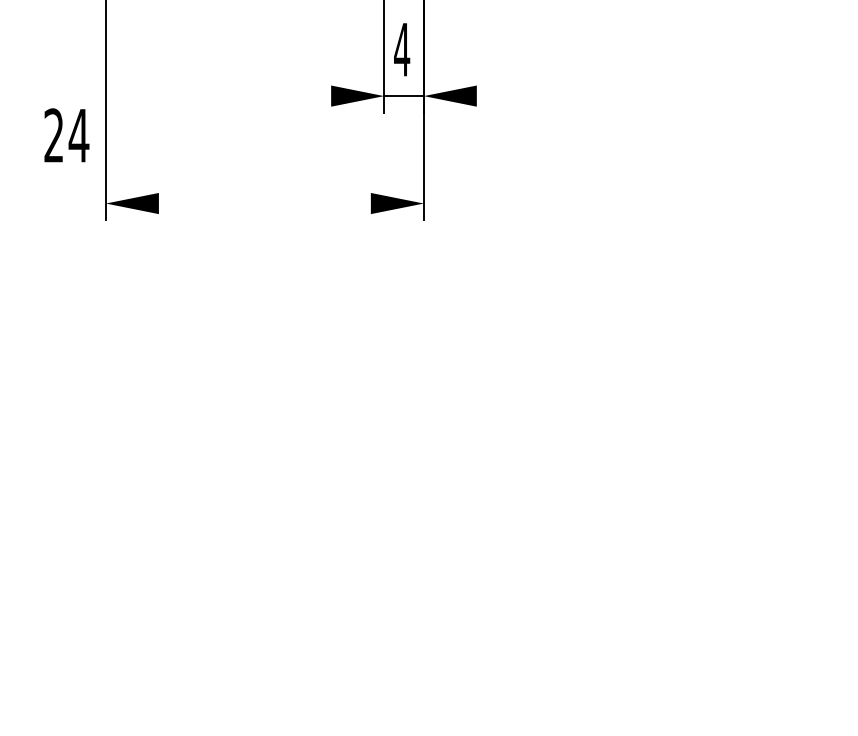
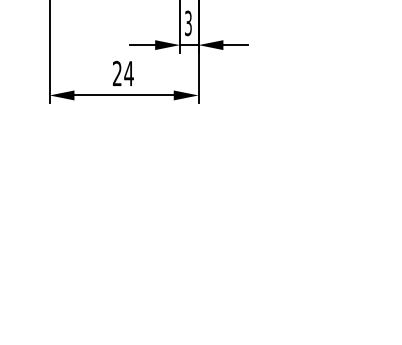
text: (402, 49) -> (188, 23), 4 -> 3
line: (304, 96) -> (142, 45), added
line: (502, 96) -> (235, 45), added
text: (67, 133) -> (123, 72), moved
line: (263, 203) -> (123, 95), added

